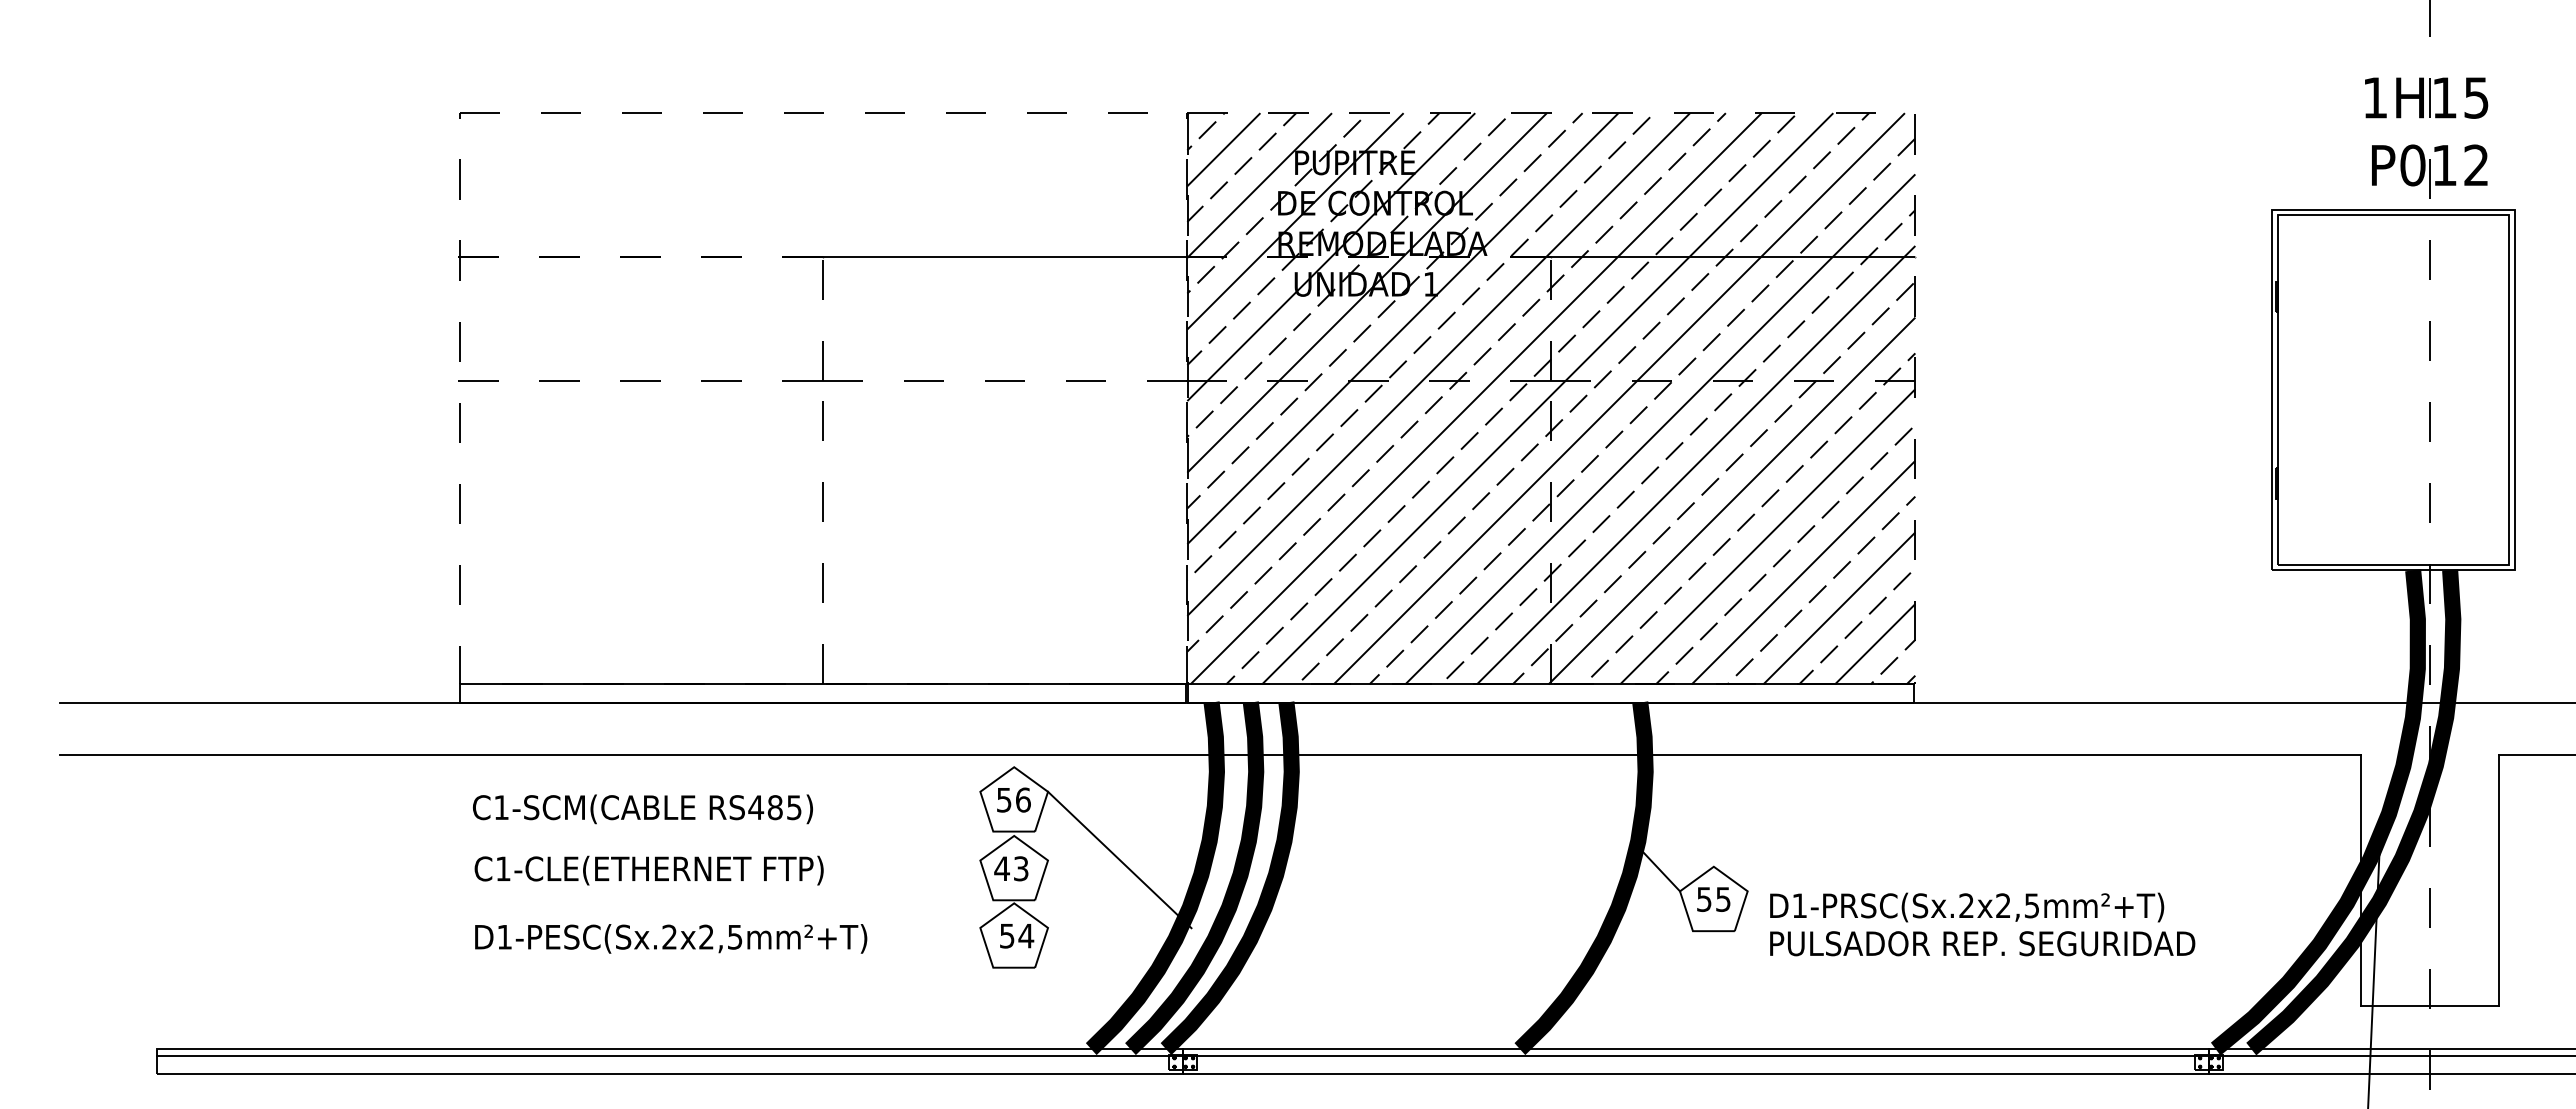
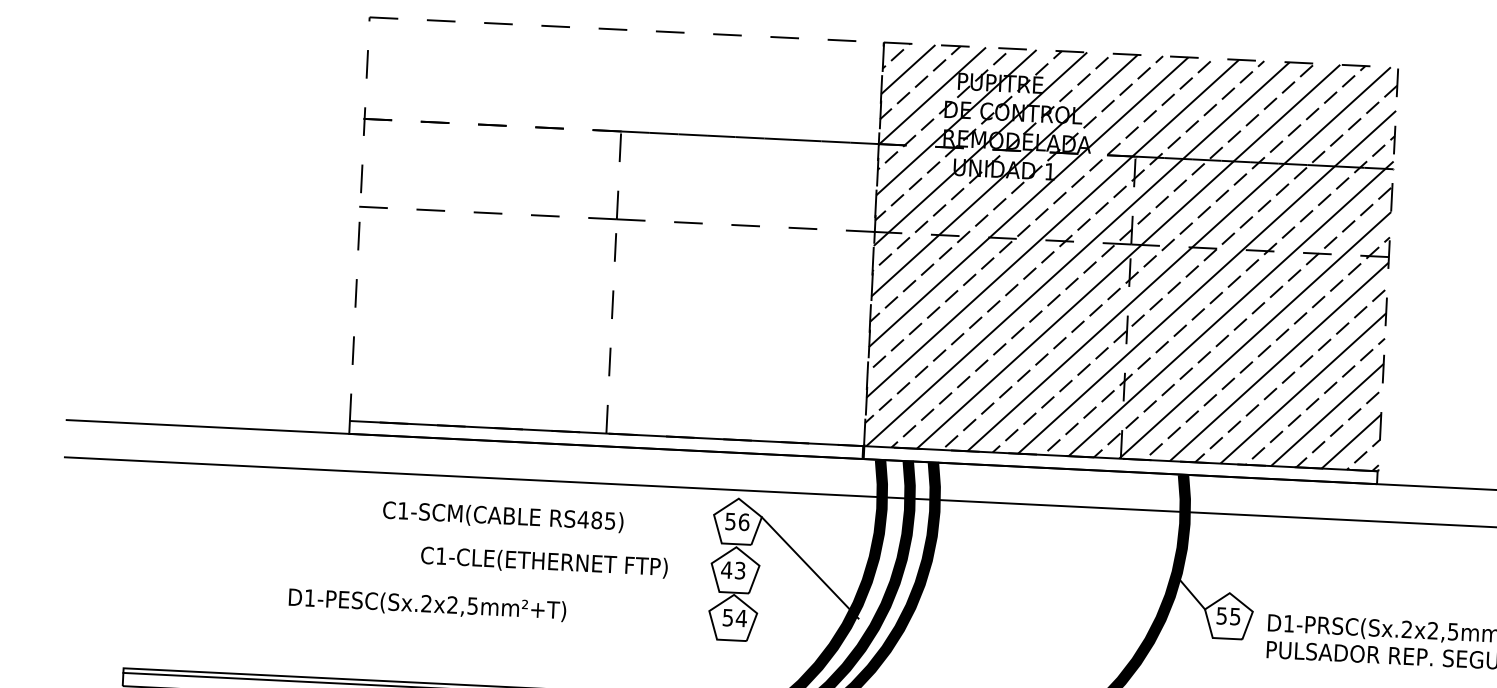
text: (642, 809) -> (502, 517), moved
text: (648, 870) -> (543, 562), moved
text: (671, 938) -> (427, 604), moved

